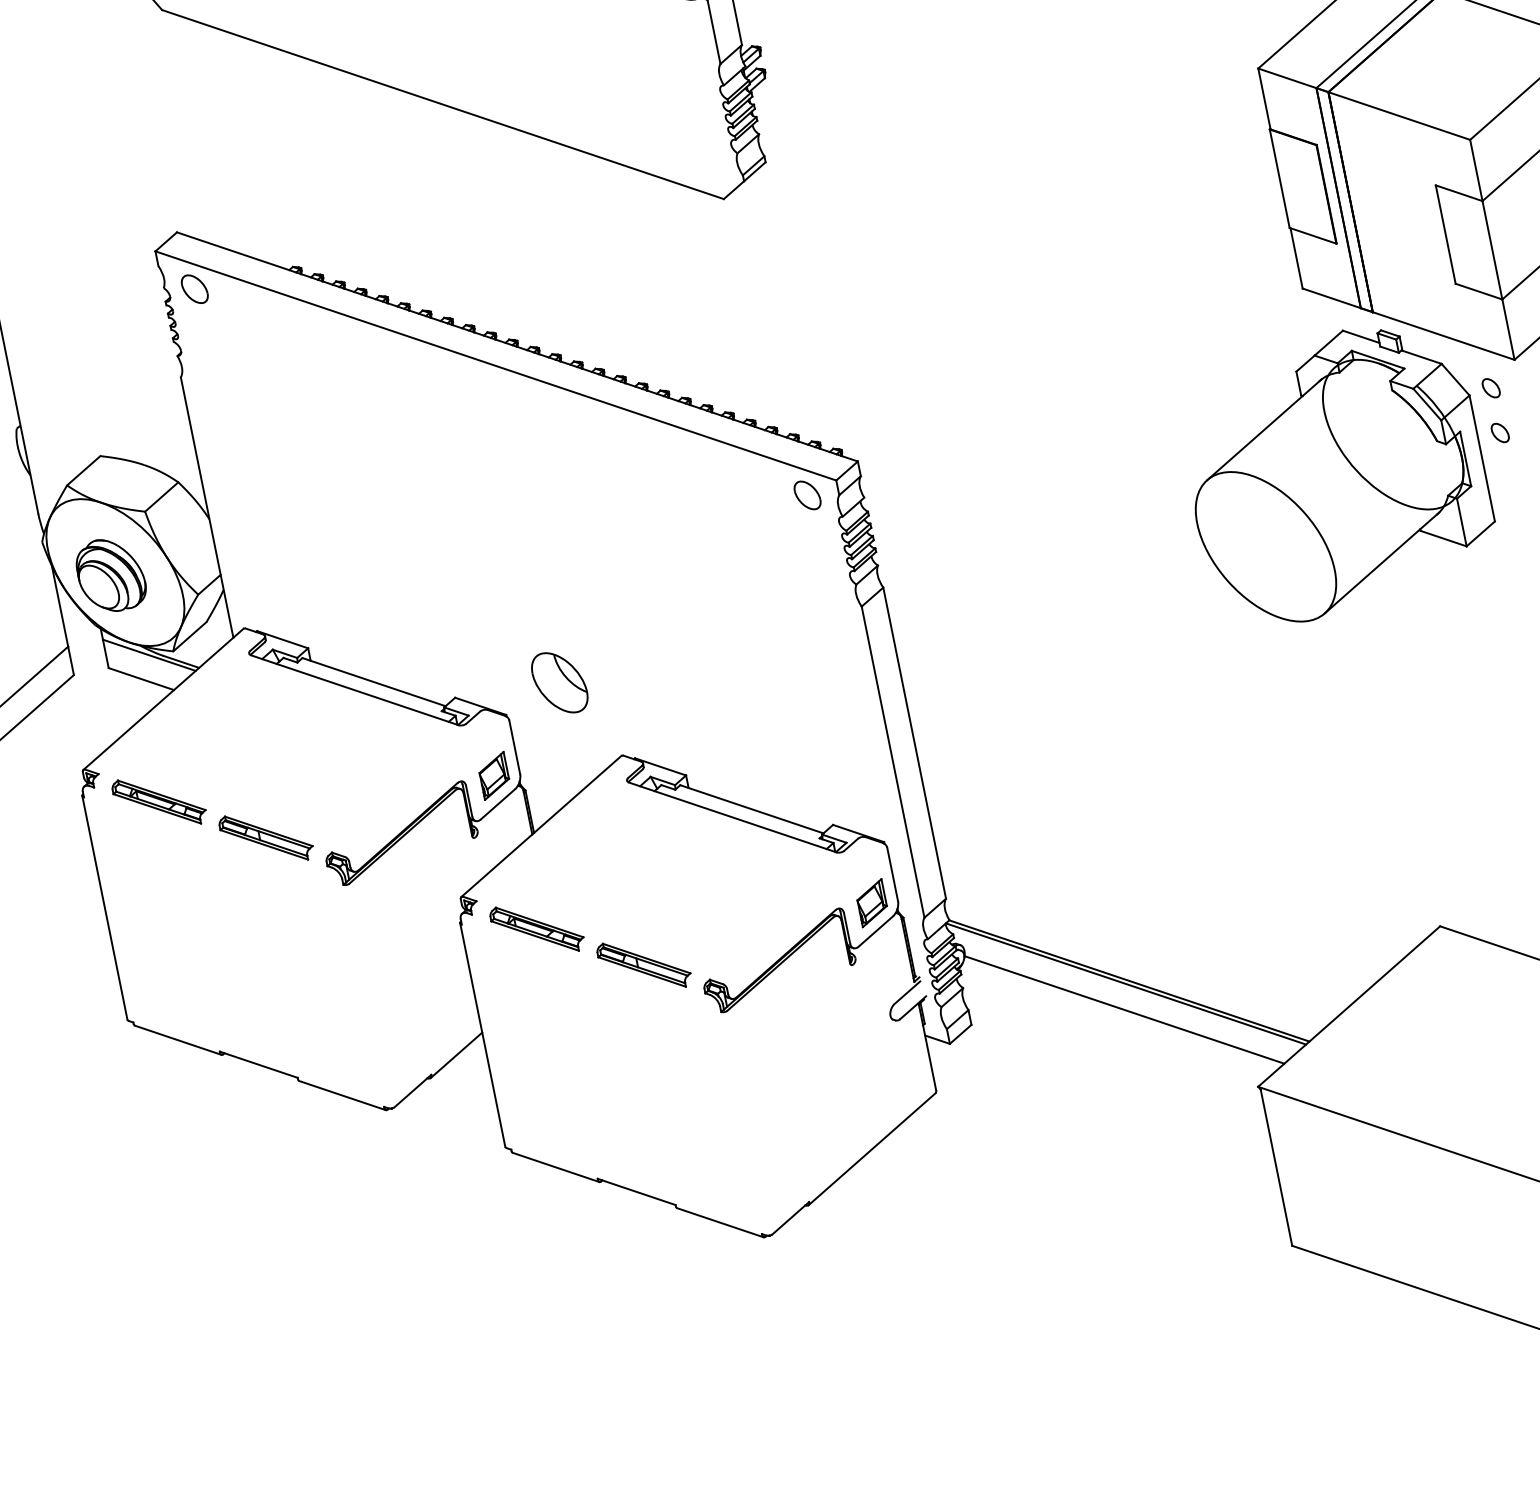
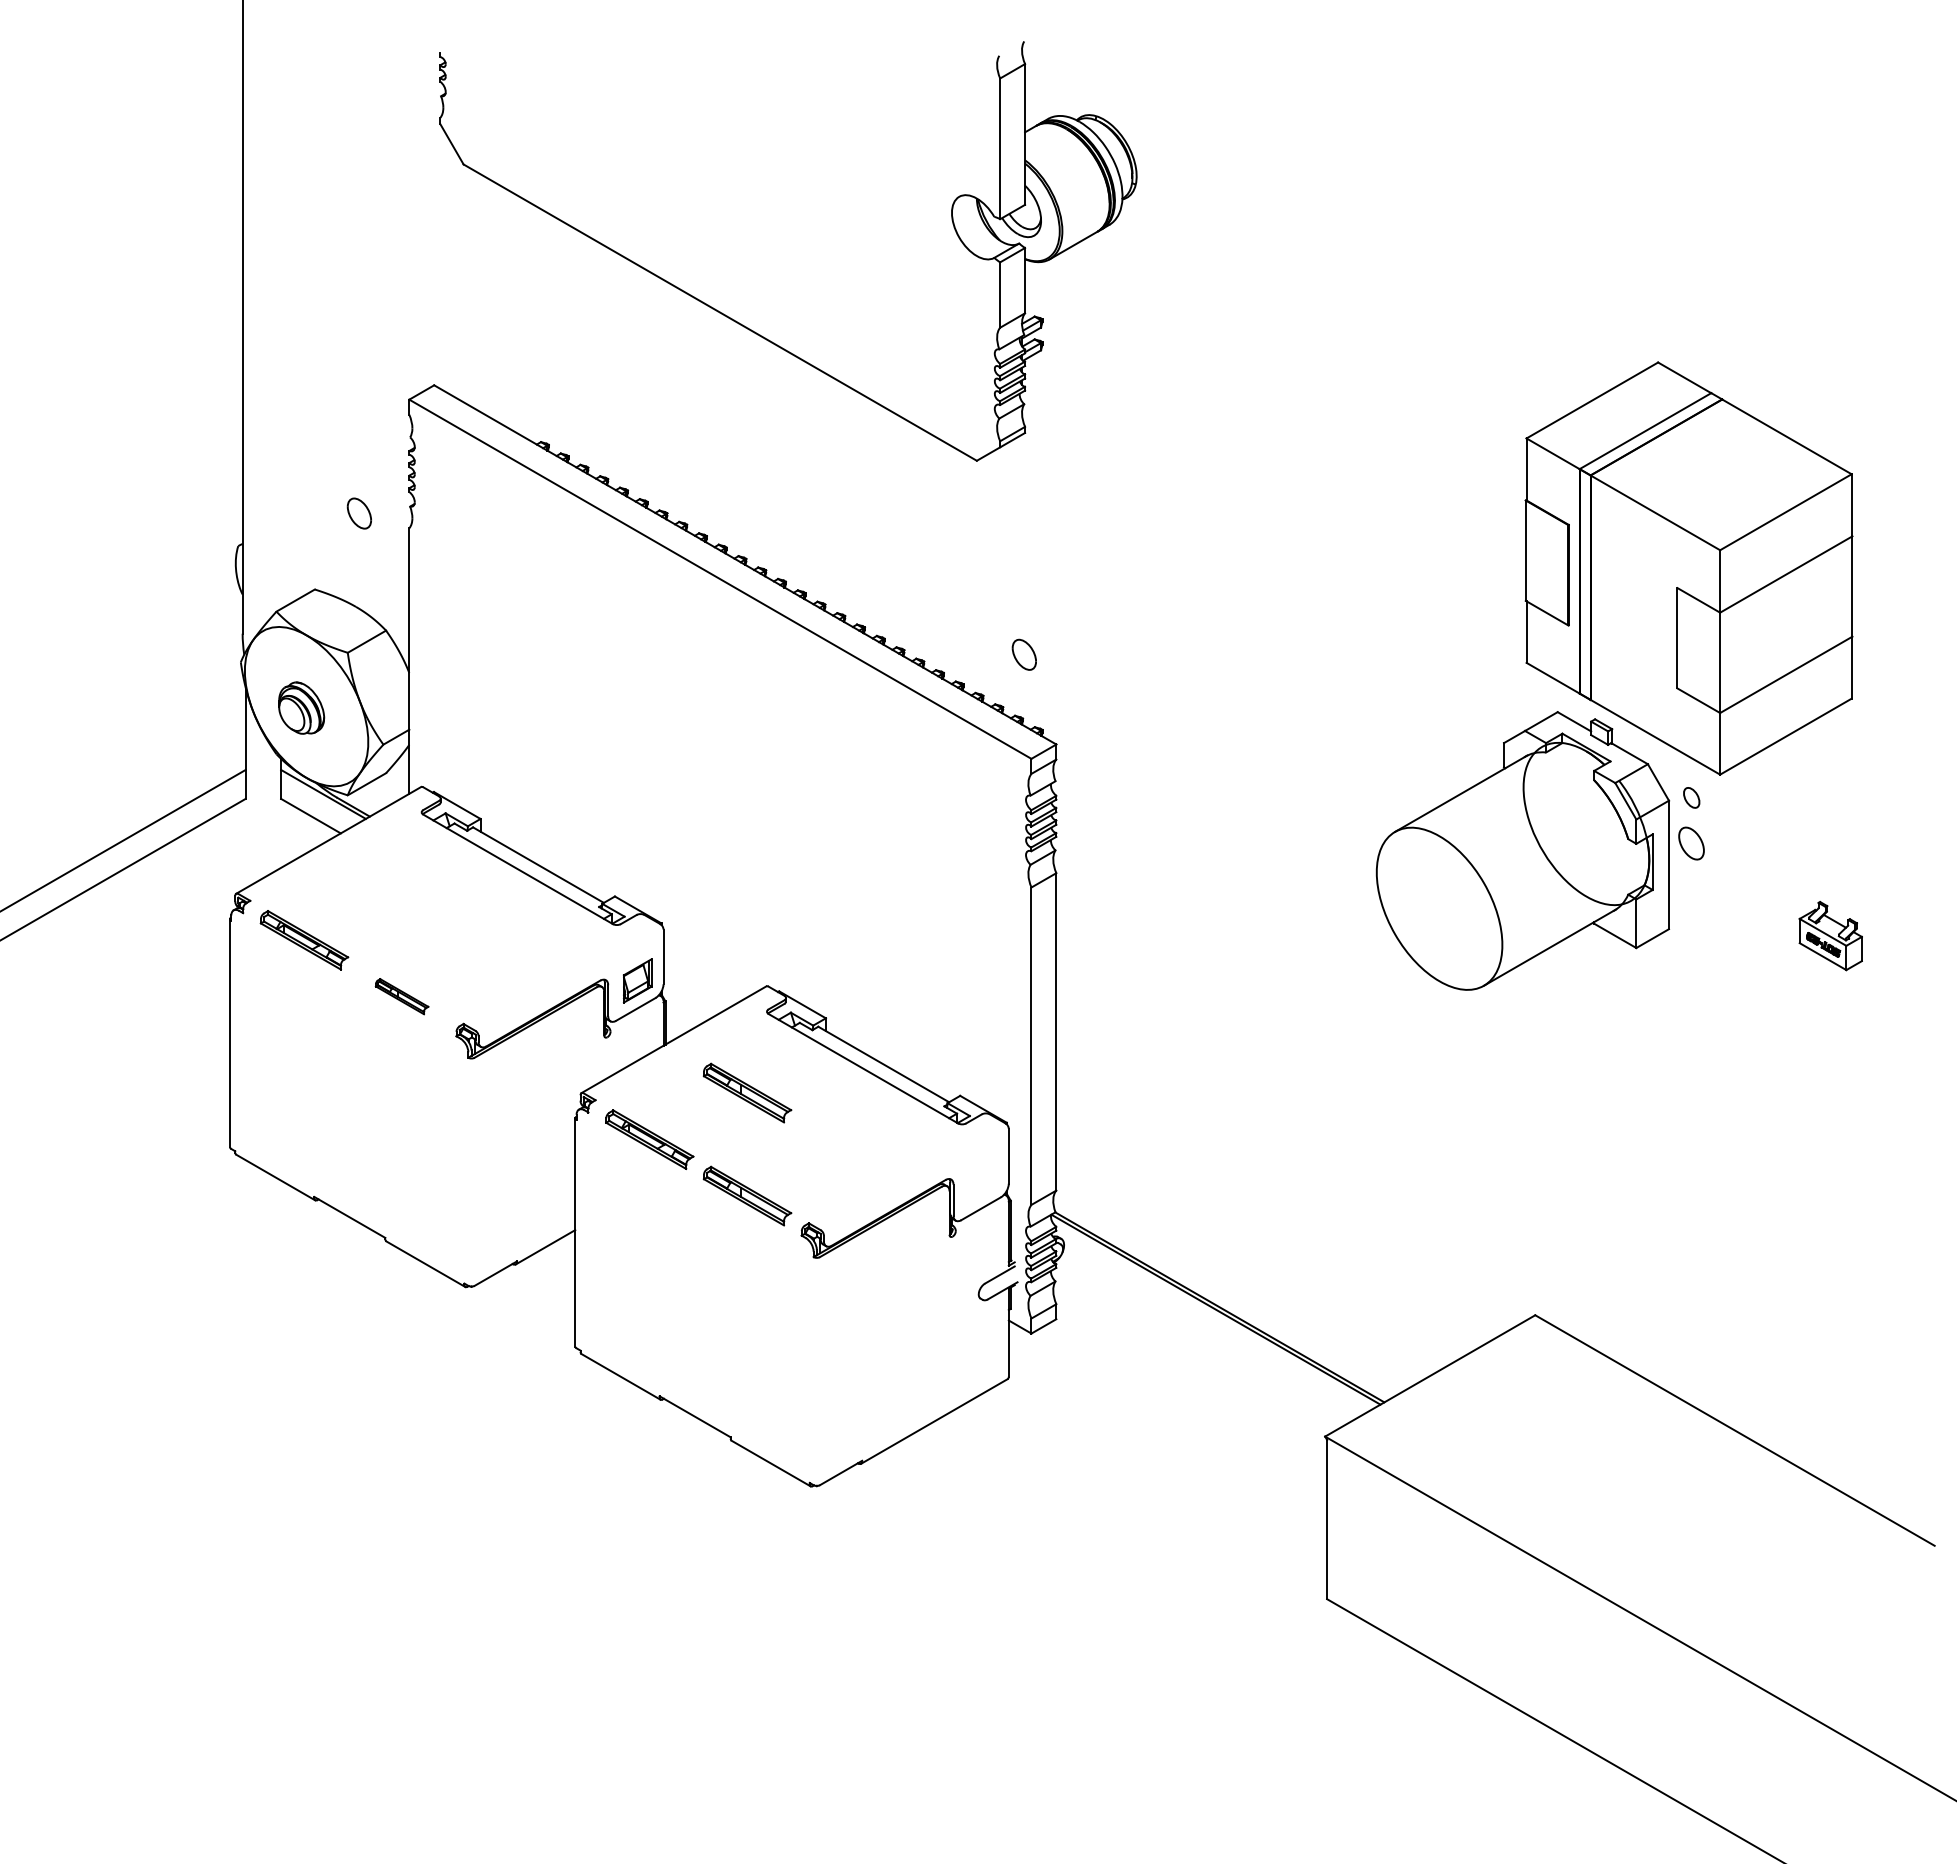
part: (193, 289) -> (358, 513), moved
part: (1500, 433) -> (1691, 843), size x1.6
part: (806, 495) -> (1023, 654), moved
part: (110, 574) -> (301, 707), size x0.7
part: (559, 682) -> (720, 902), removed
part: (265, 837) -> (401, 996), size x0.6
part: (623, 863) -> (747, 1092), added
part: (871, 902) -> (982, 1179), removed
line: (1124, 1009) -> (1209, 1334), removed

